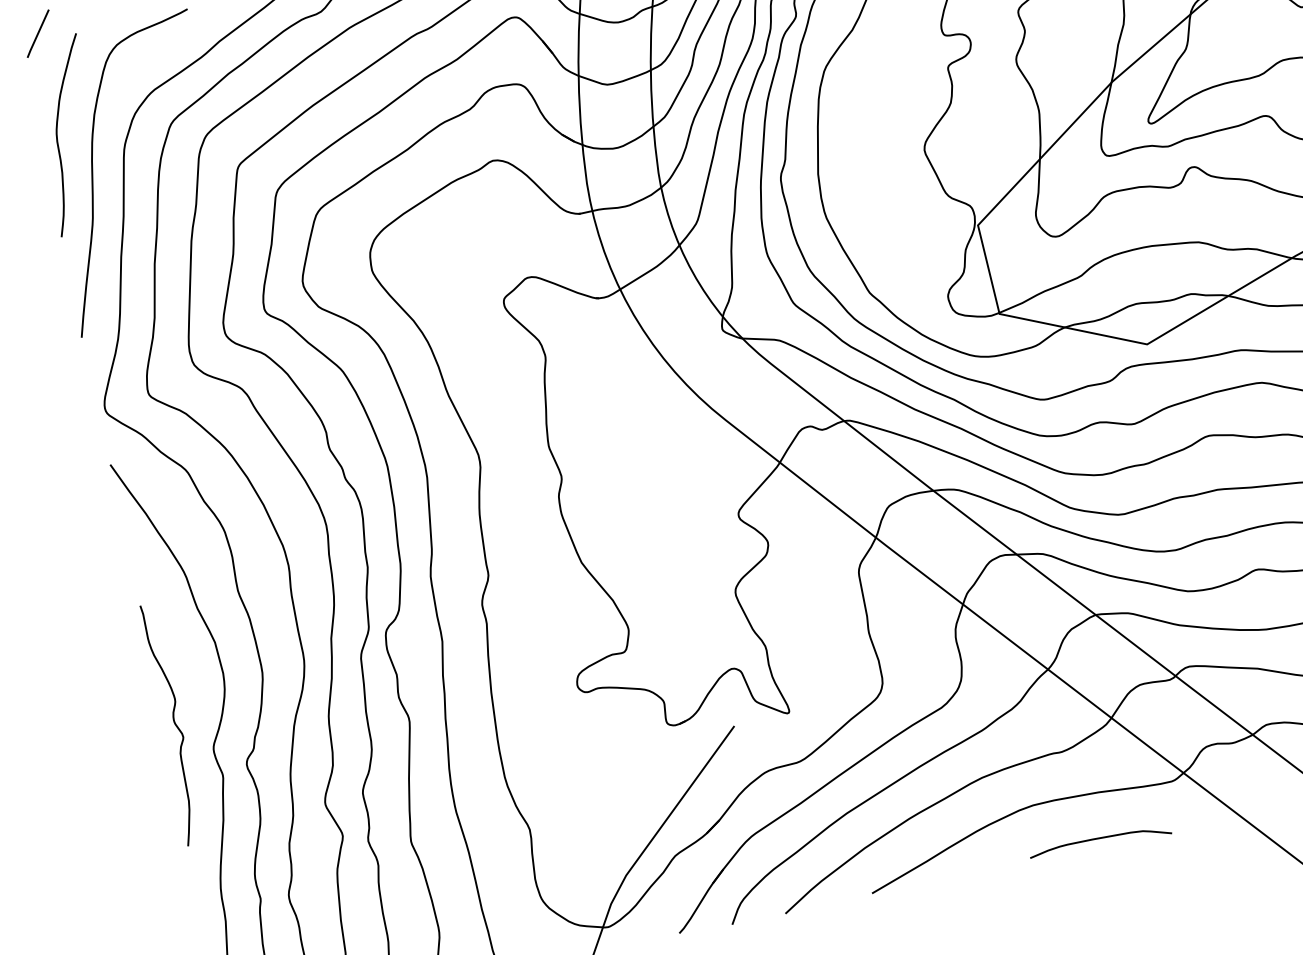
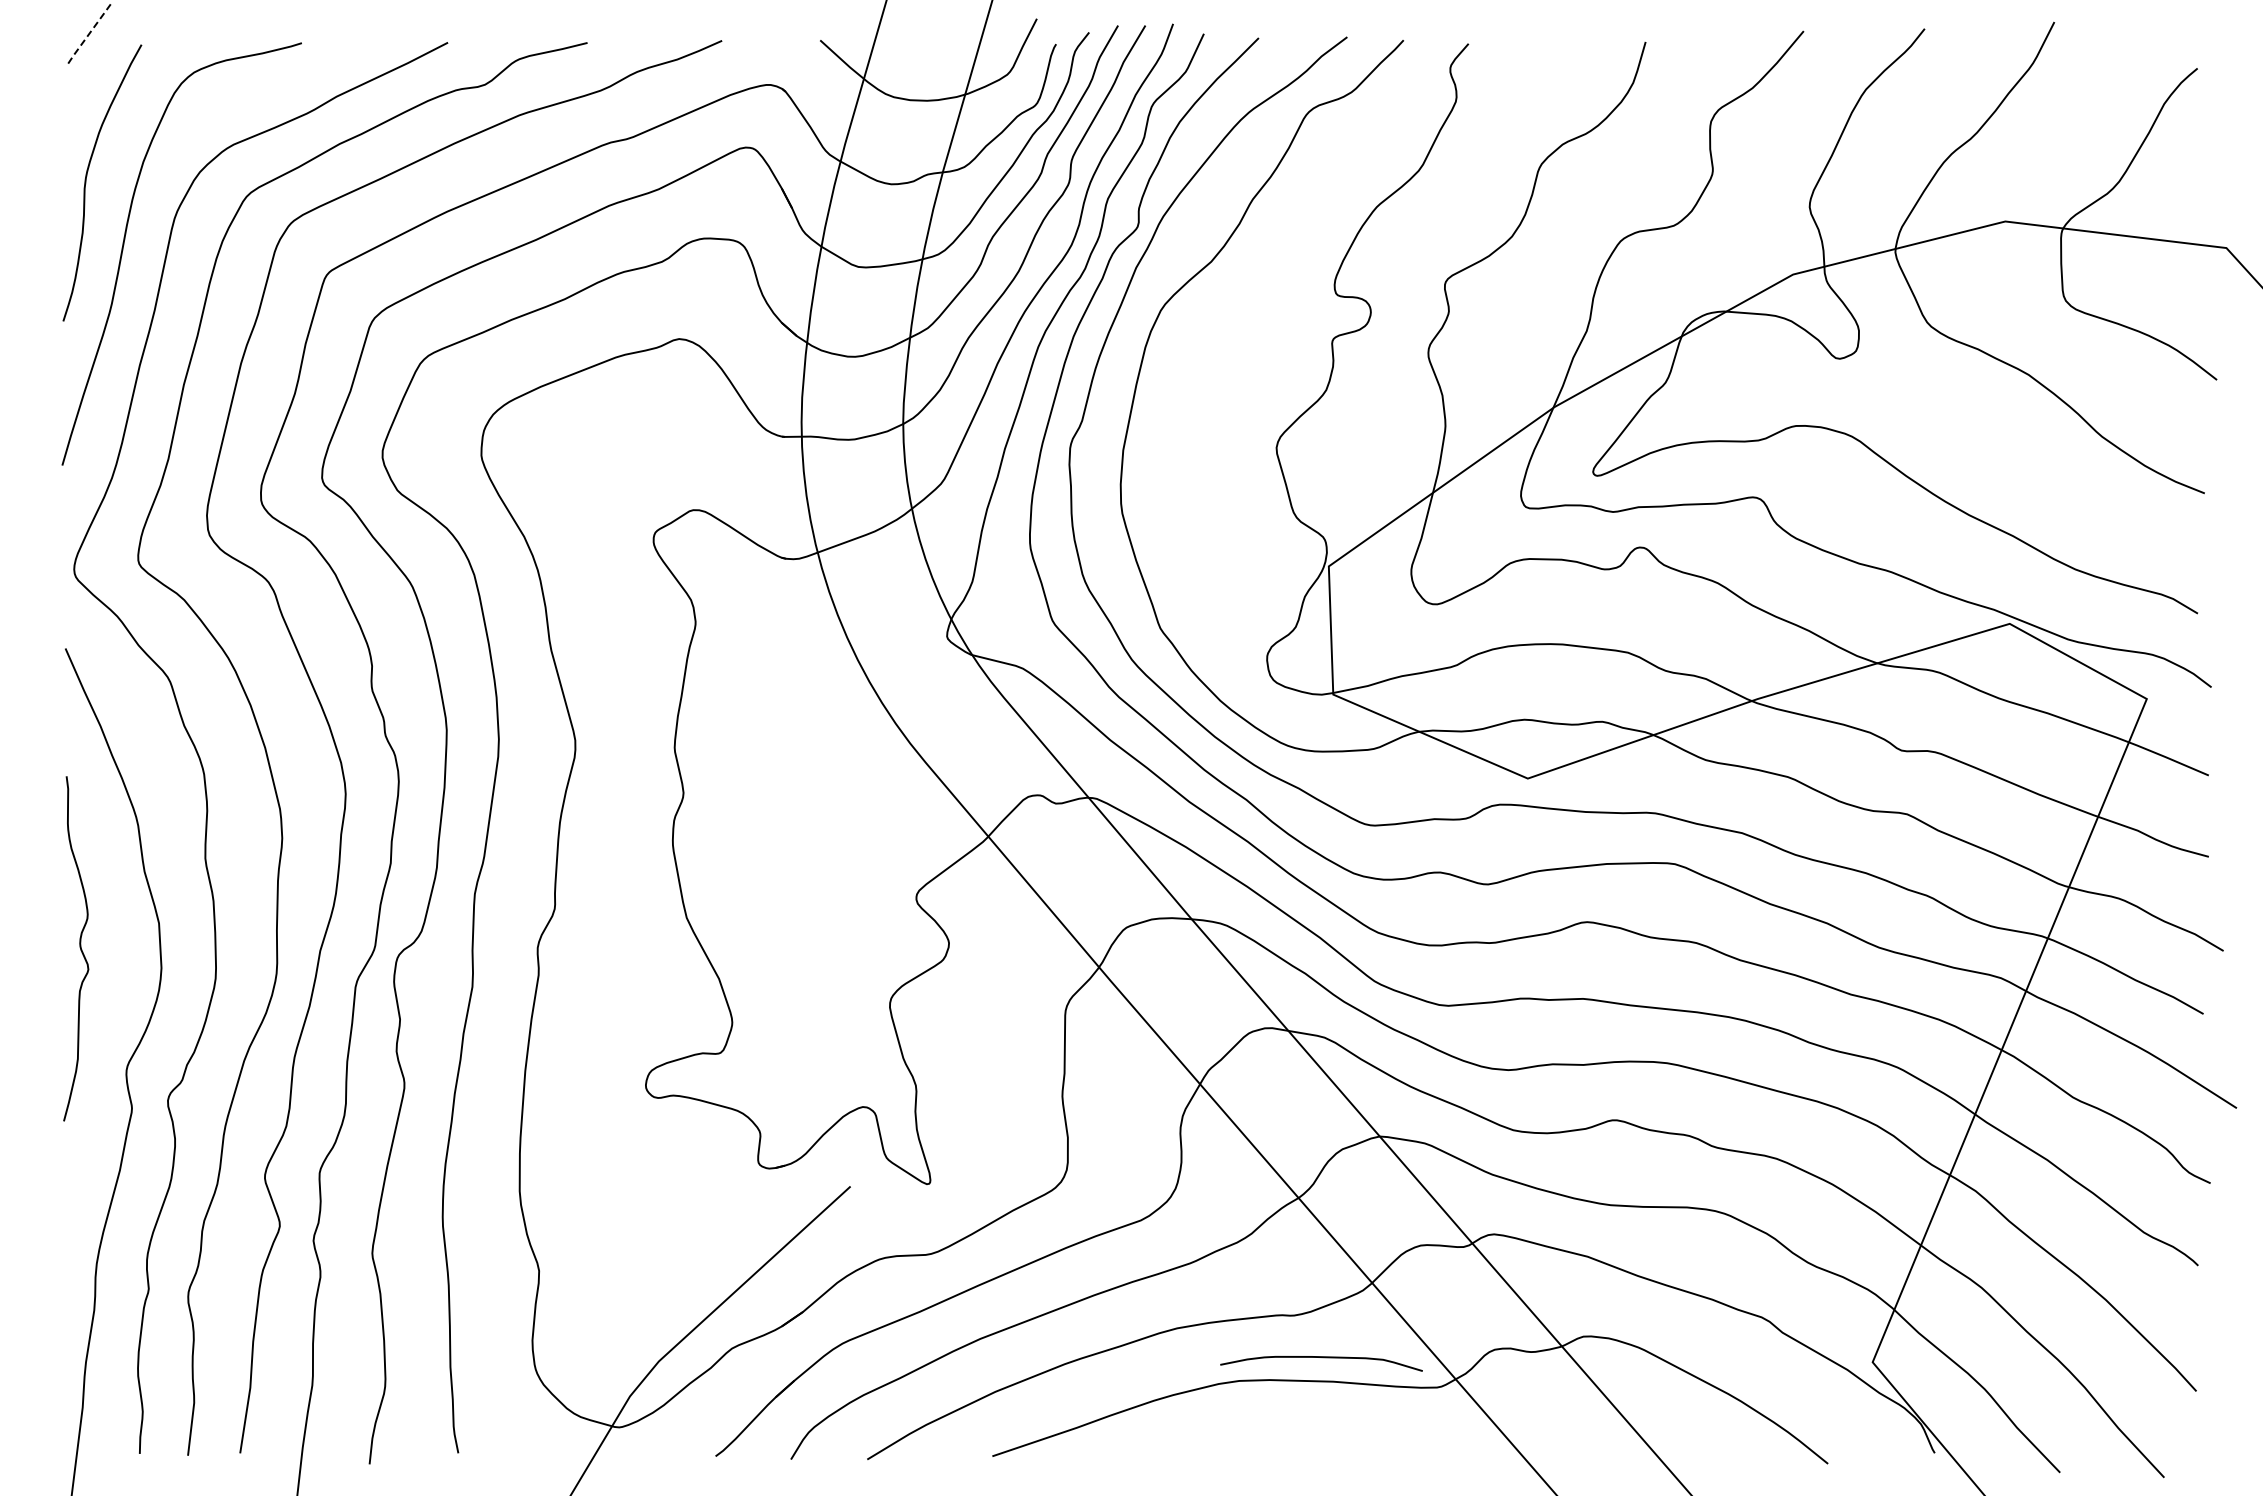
line: (37, 34) -> (88, 35), solid -> dashed
curve: (173, 723) -> (79, 947), moved
curve: (1100, 839) -> (1322, 1358), moved

